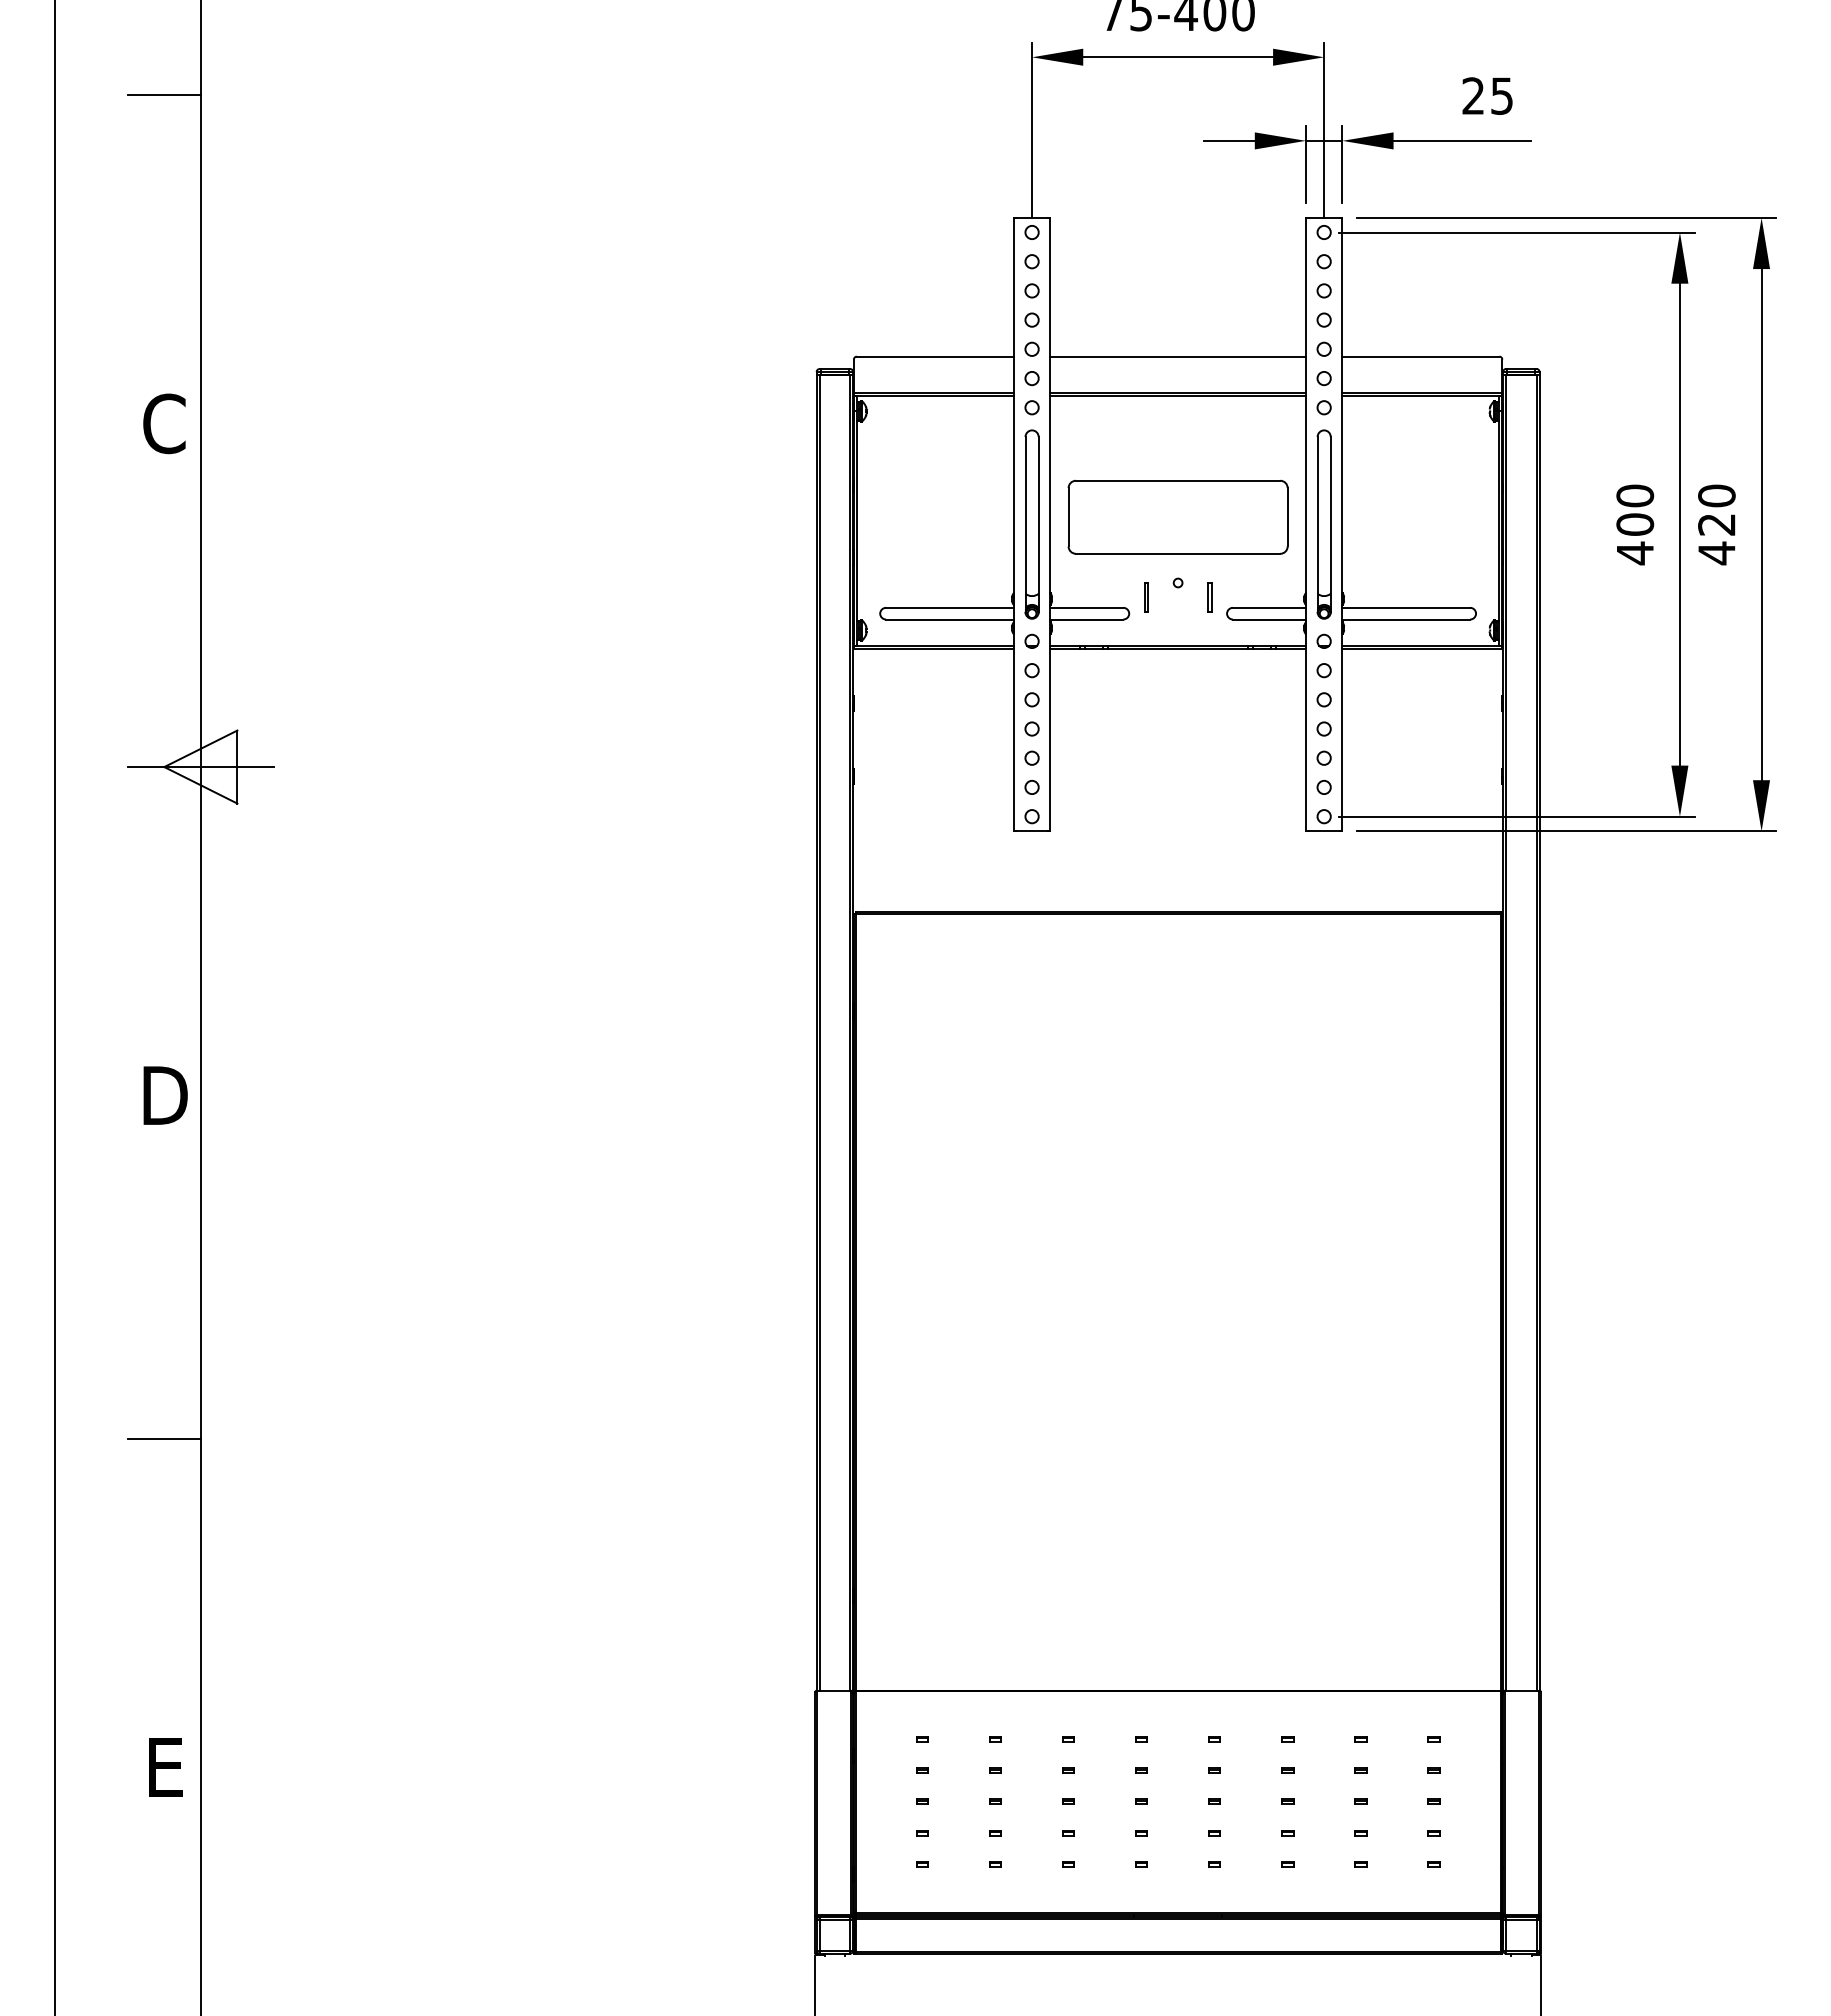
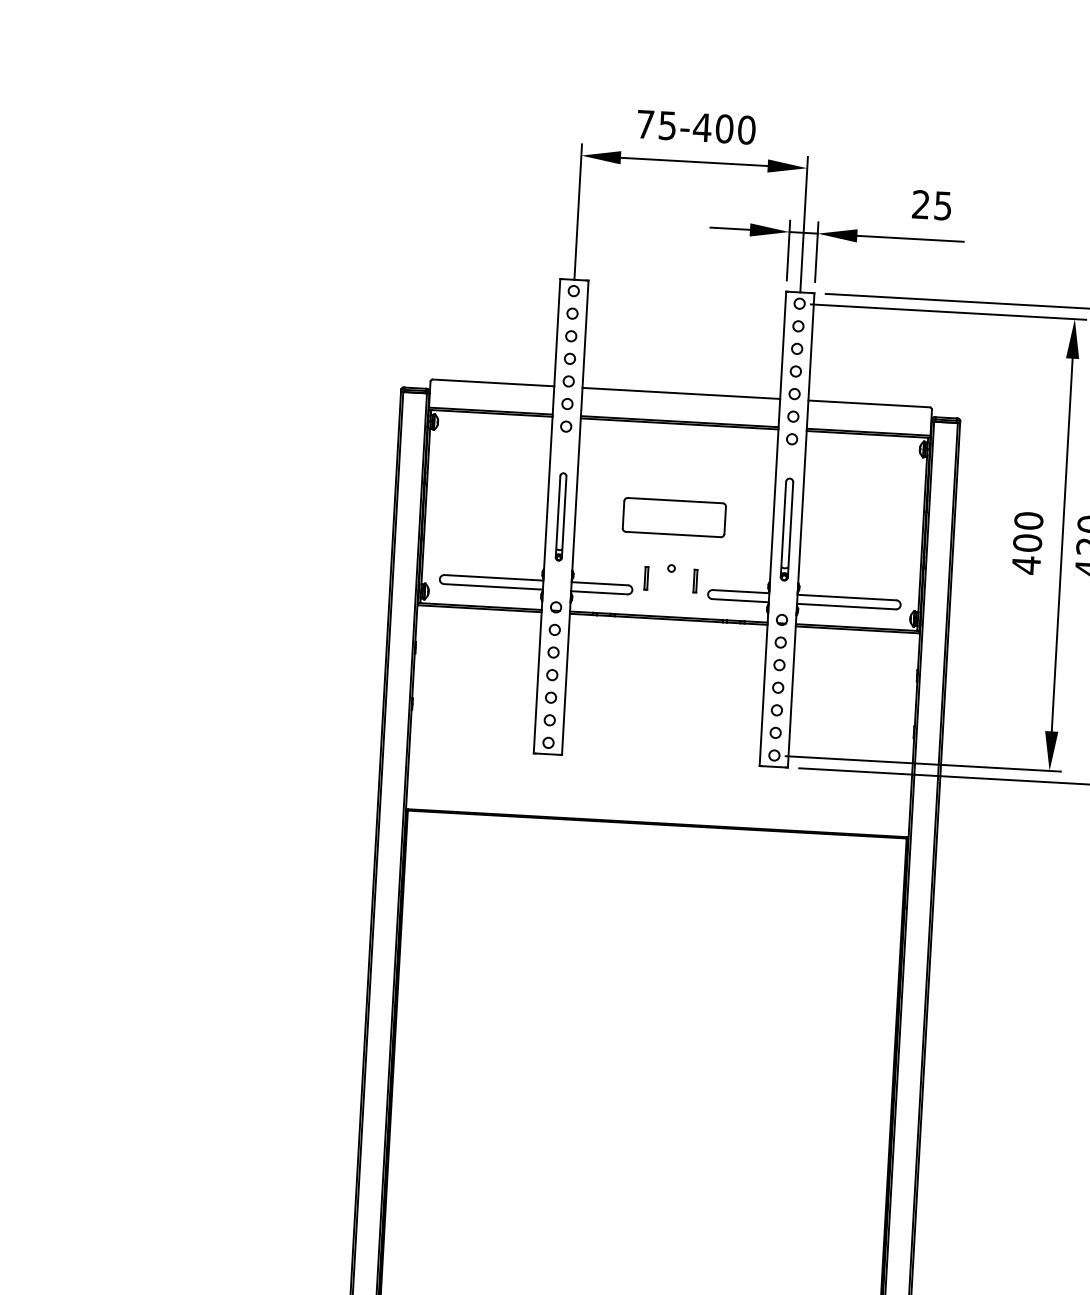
part: (1177, 516) -> (673, 517), size x0.6
part: (1031, 524) -> (560, 516), size x0.6
part: (1323, 524) -> (786, 529), size x0.7

